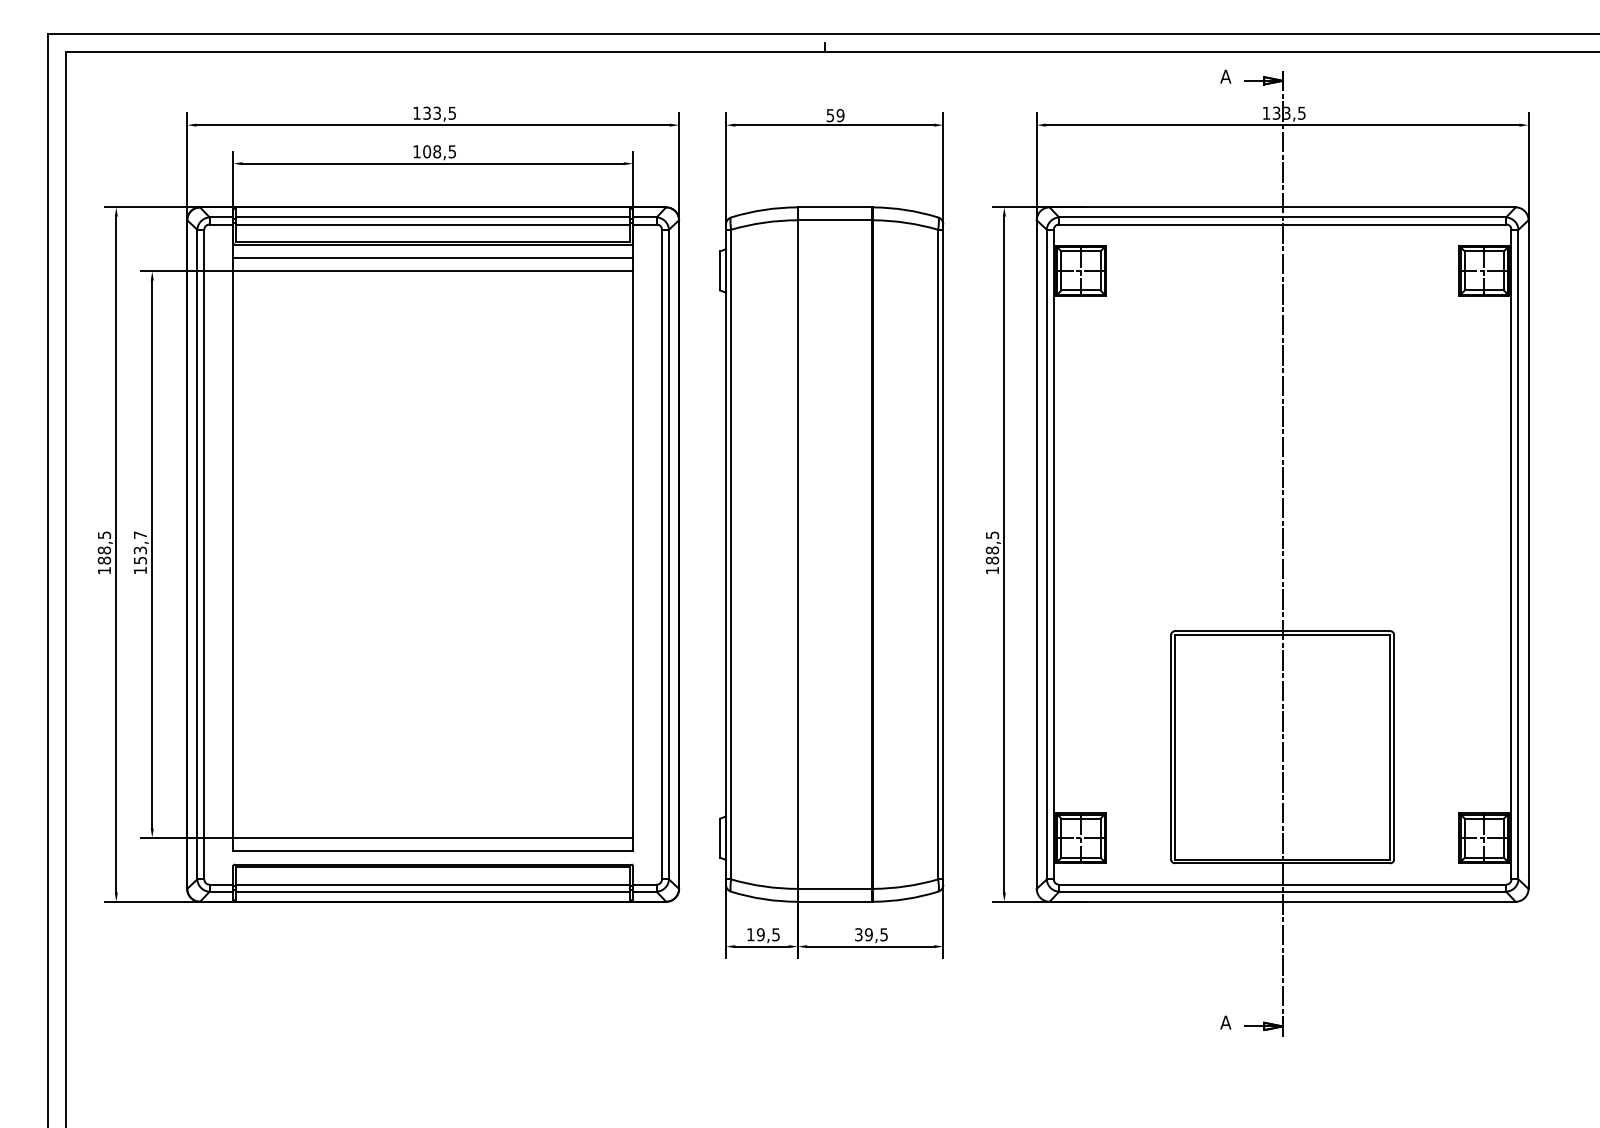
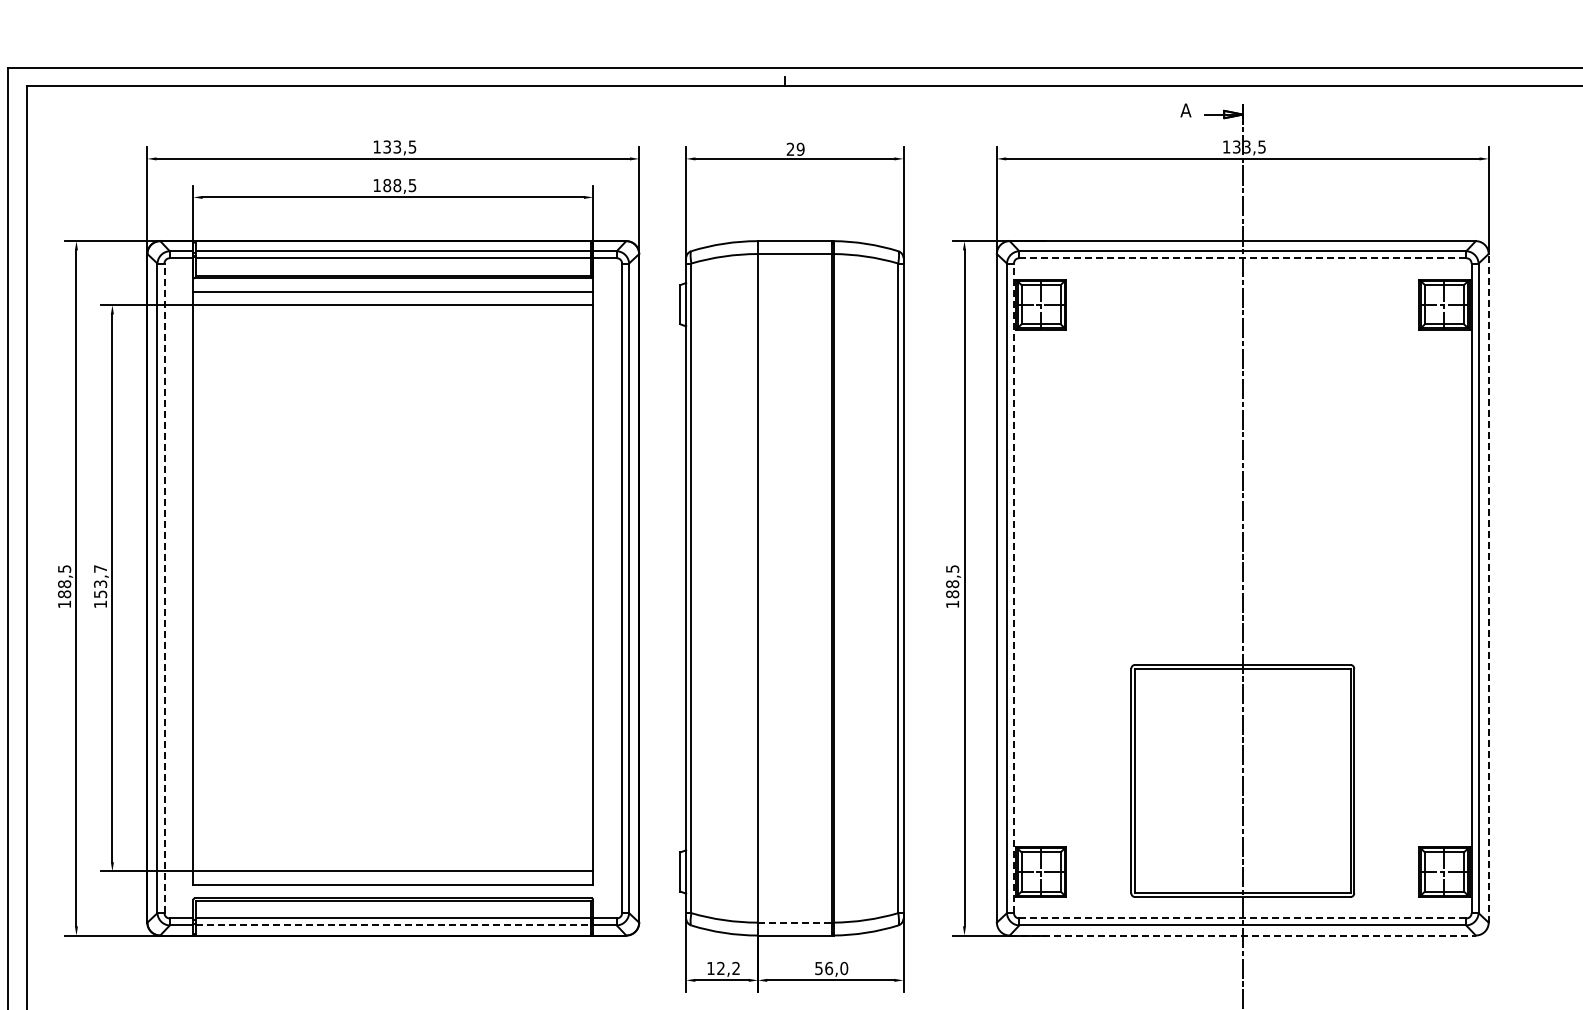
text: (830, 115) -> (790, 149), 59 -> 29
text: (427, 151) -> (387, 185), 108,5 -> 188,5
line: (1282, 224) -> (1242, 258), solid -> dashed
line: (204, 554) -> (164, 588), solid -> dashed
line: (1053, 554) -> (1013, 588), solid -> dashed
line: (1528, 554) -> (1488, 588), solid -> dashed
line: (1282, 884) -> (1242, 918), solid -> dashed
line: (834, 888) -> (794, 922), solid -> dashed
line: (433, 891) -> (393, 925), solid -> dashed
line: (1282, 901) -> (1242, 935), solid -> dashed
text: (767, 934) -> (727, 968), 19,5 -> 12,2
text: (871, 934) -> (831, 968), 39,5 -> 56,0

